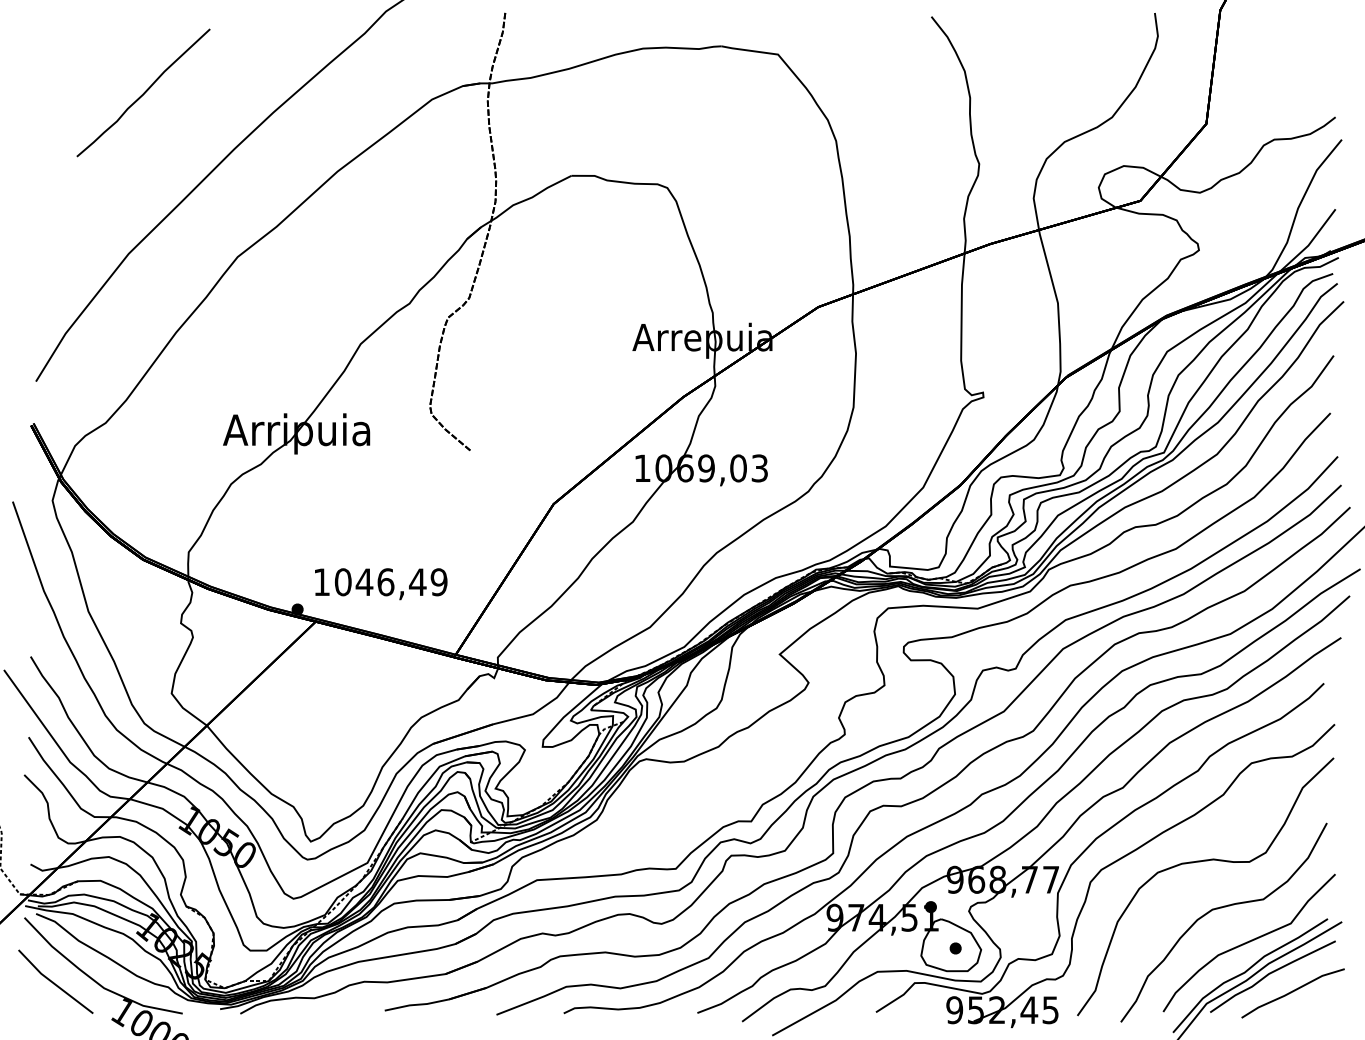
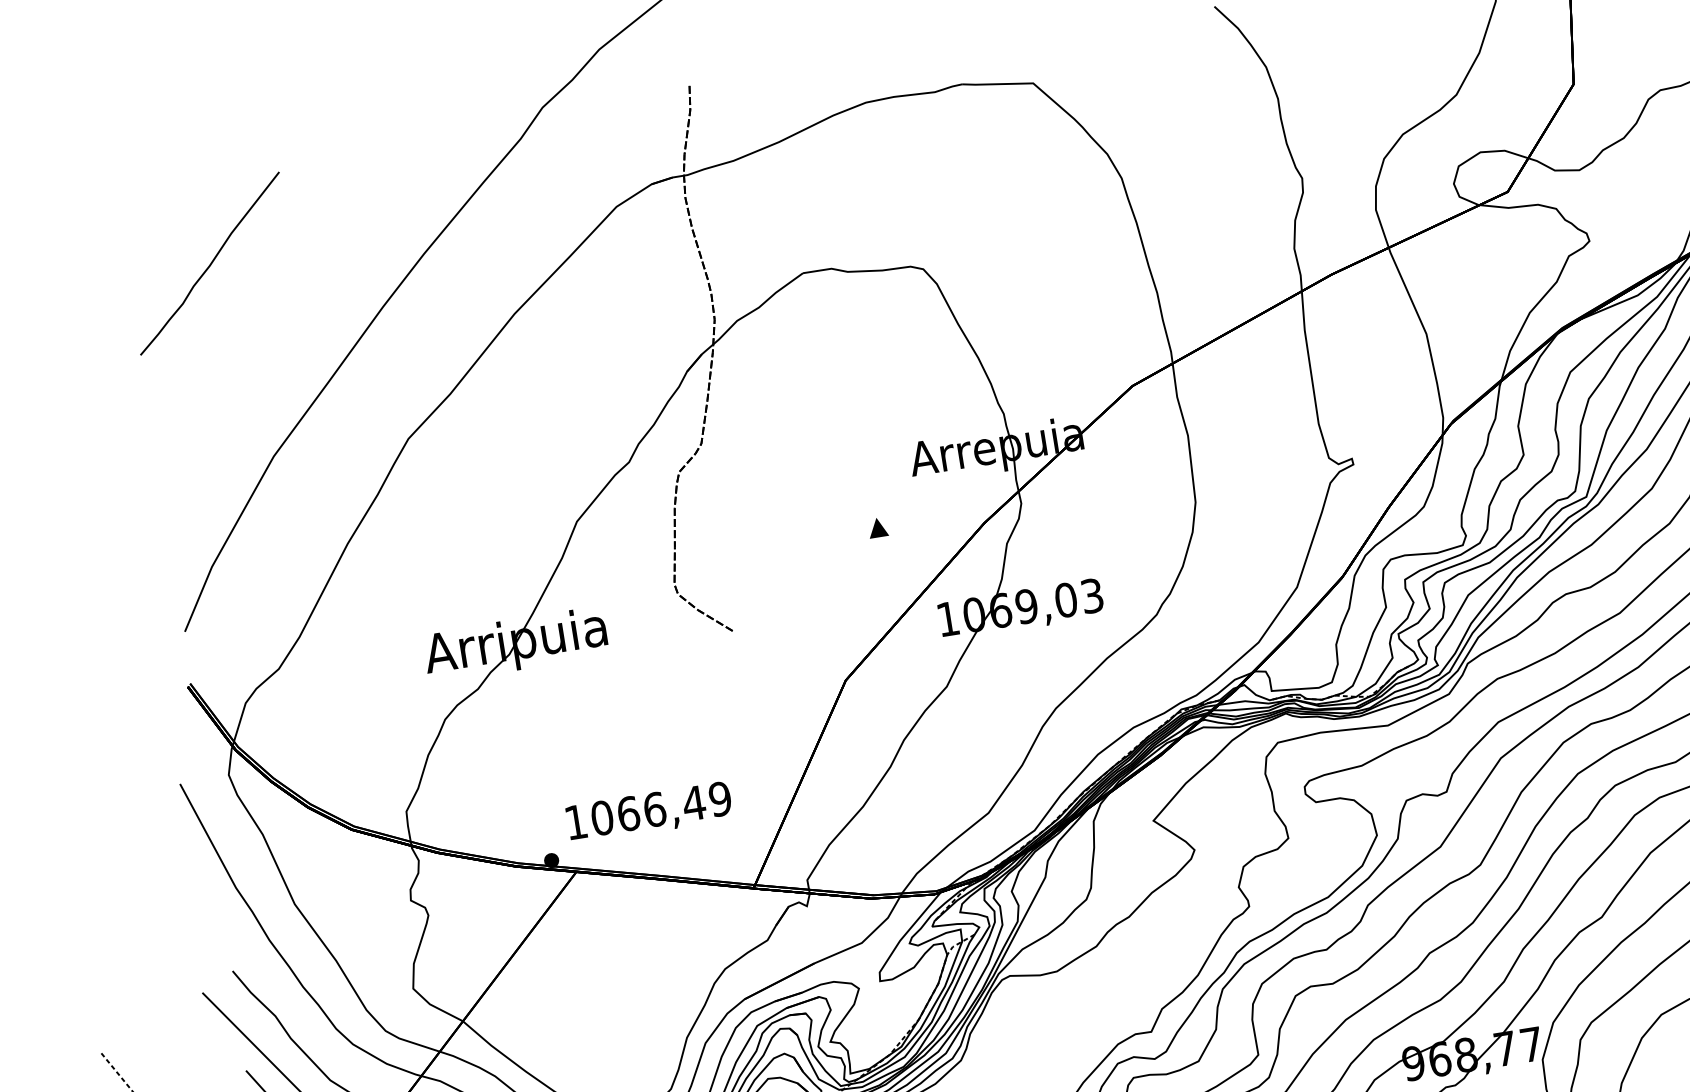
curve: (143, 92) -> (209, 263), moved
part: (598, 386) -> (877, 527), added
text: (364, 582) -> (628, 814), 1046,49 -> 1066,49

